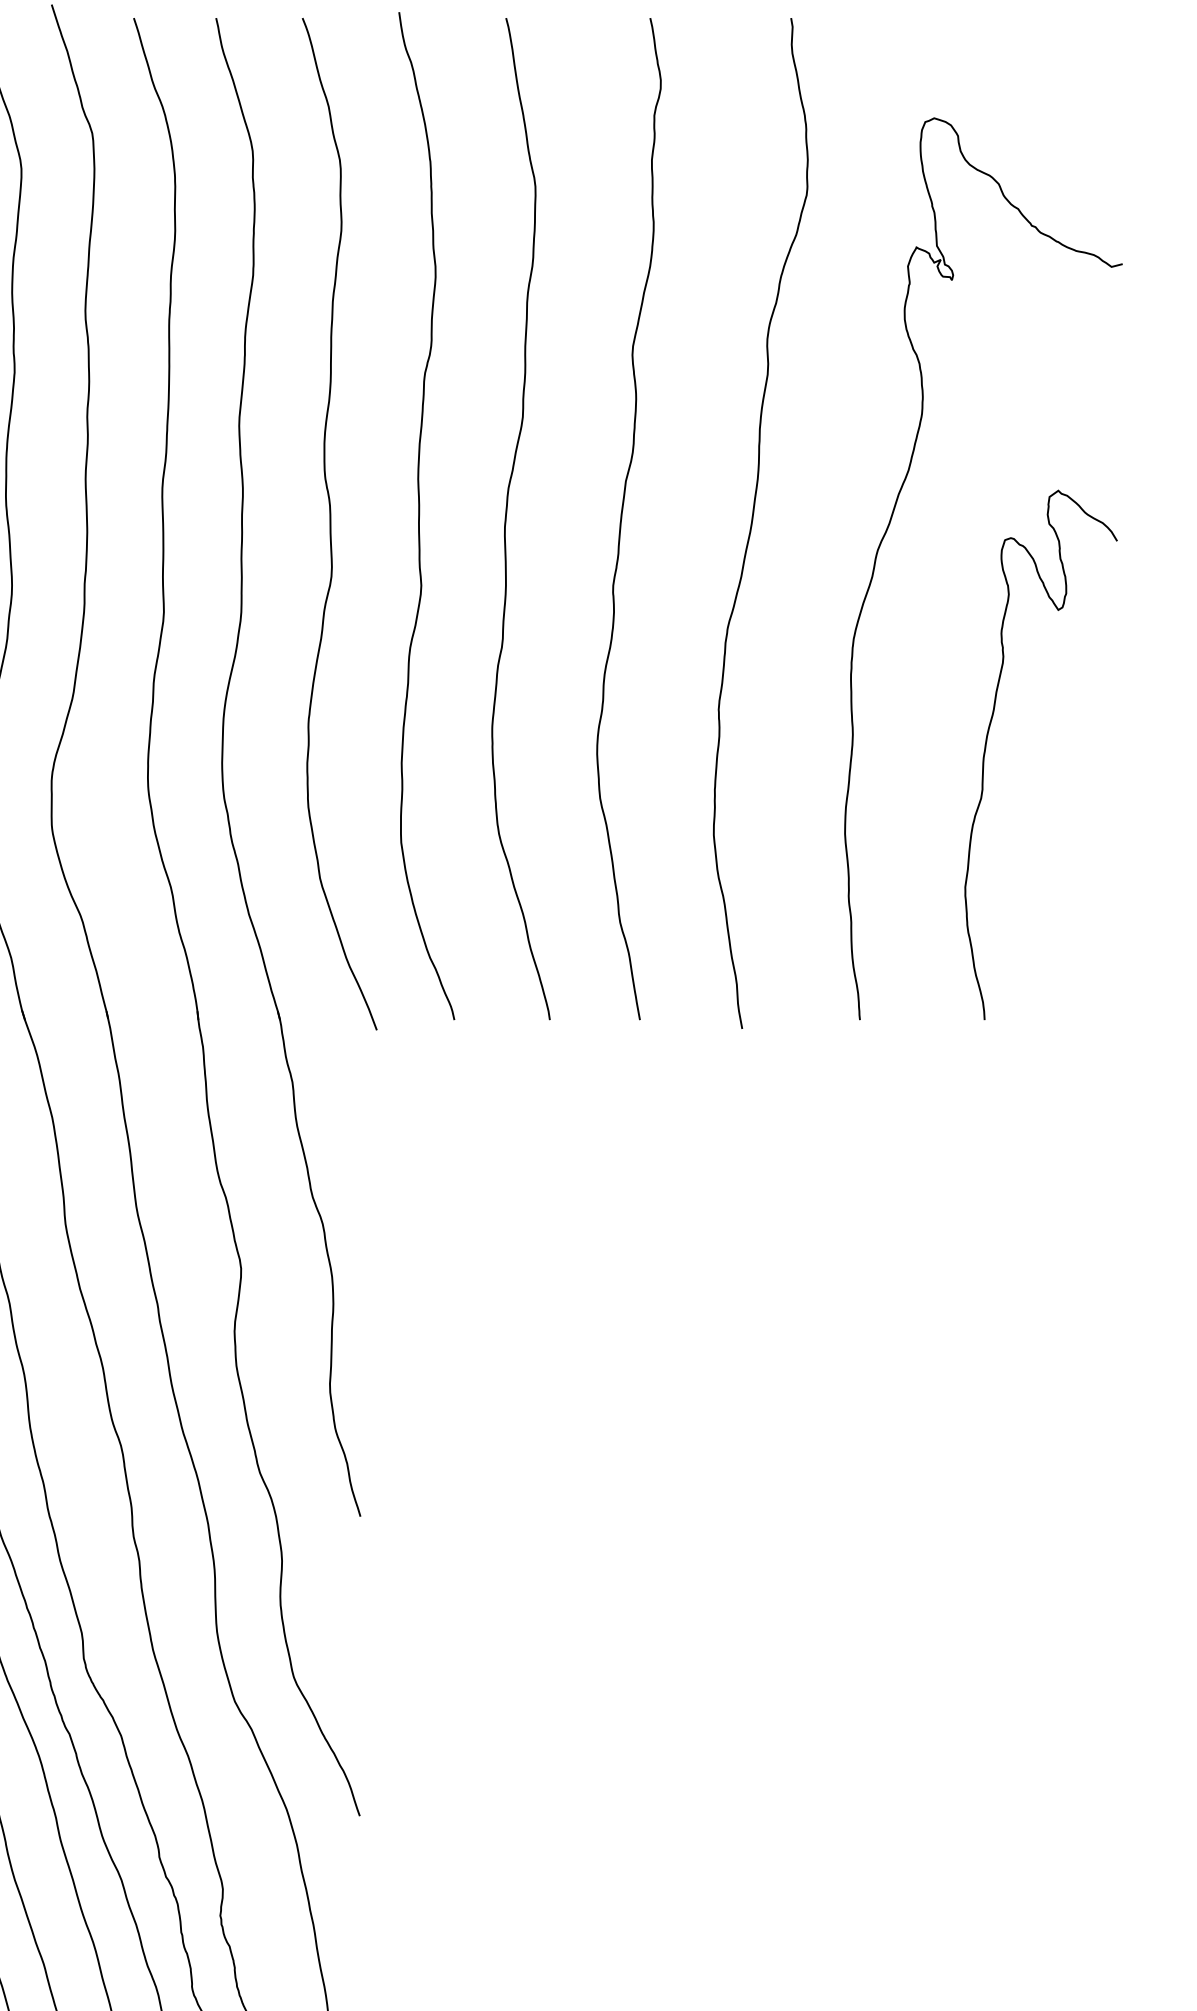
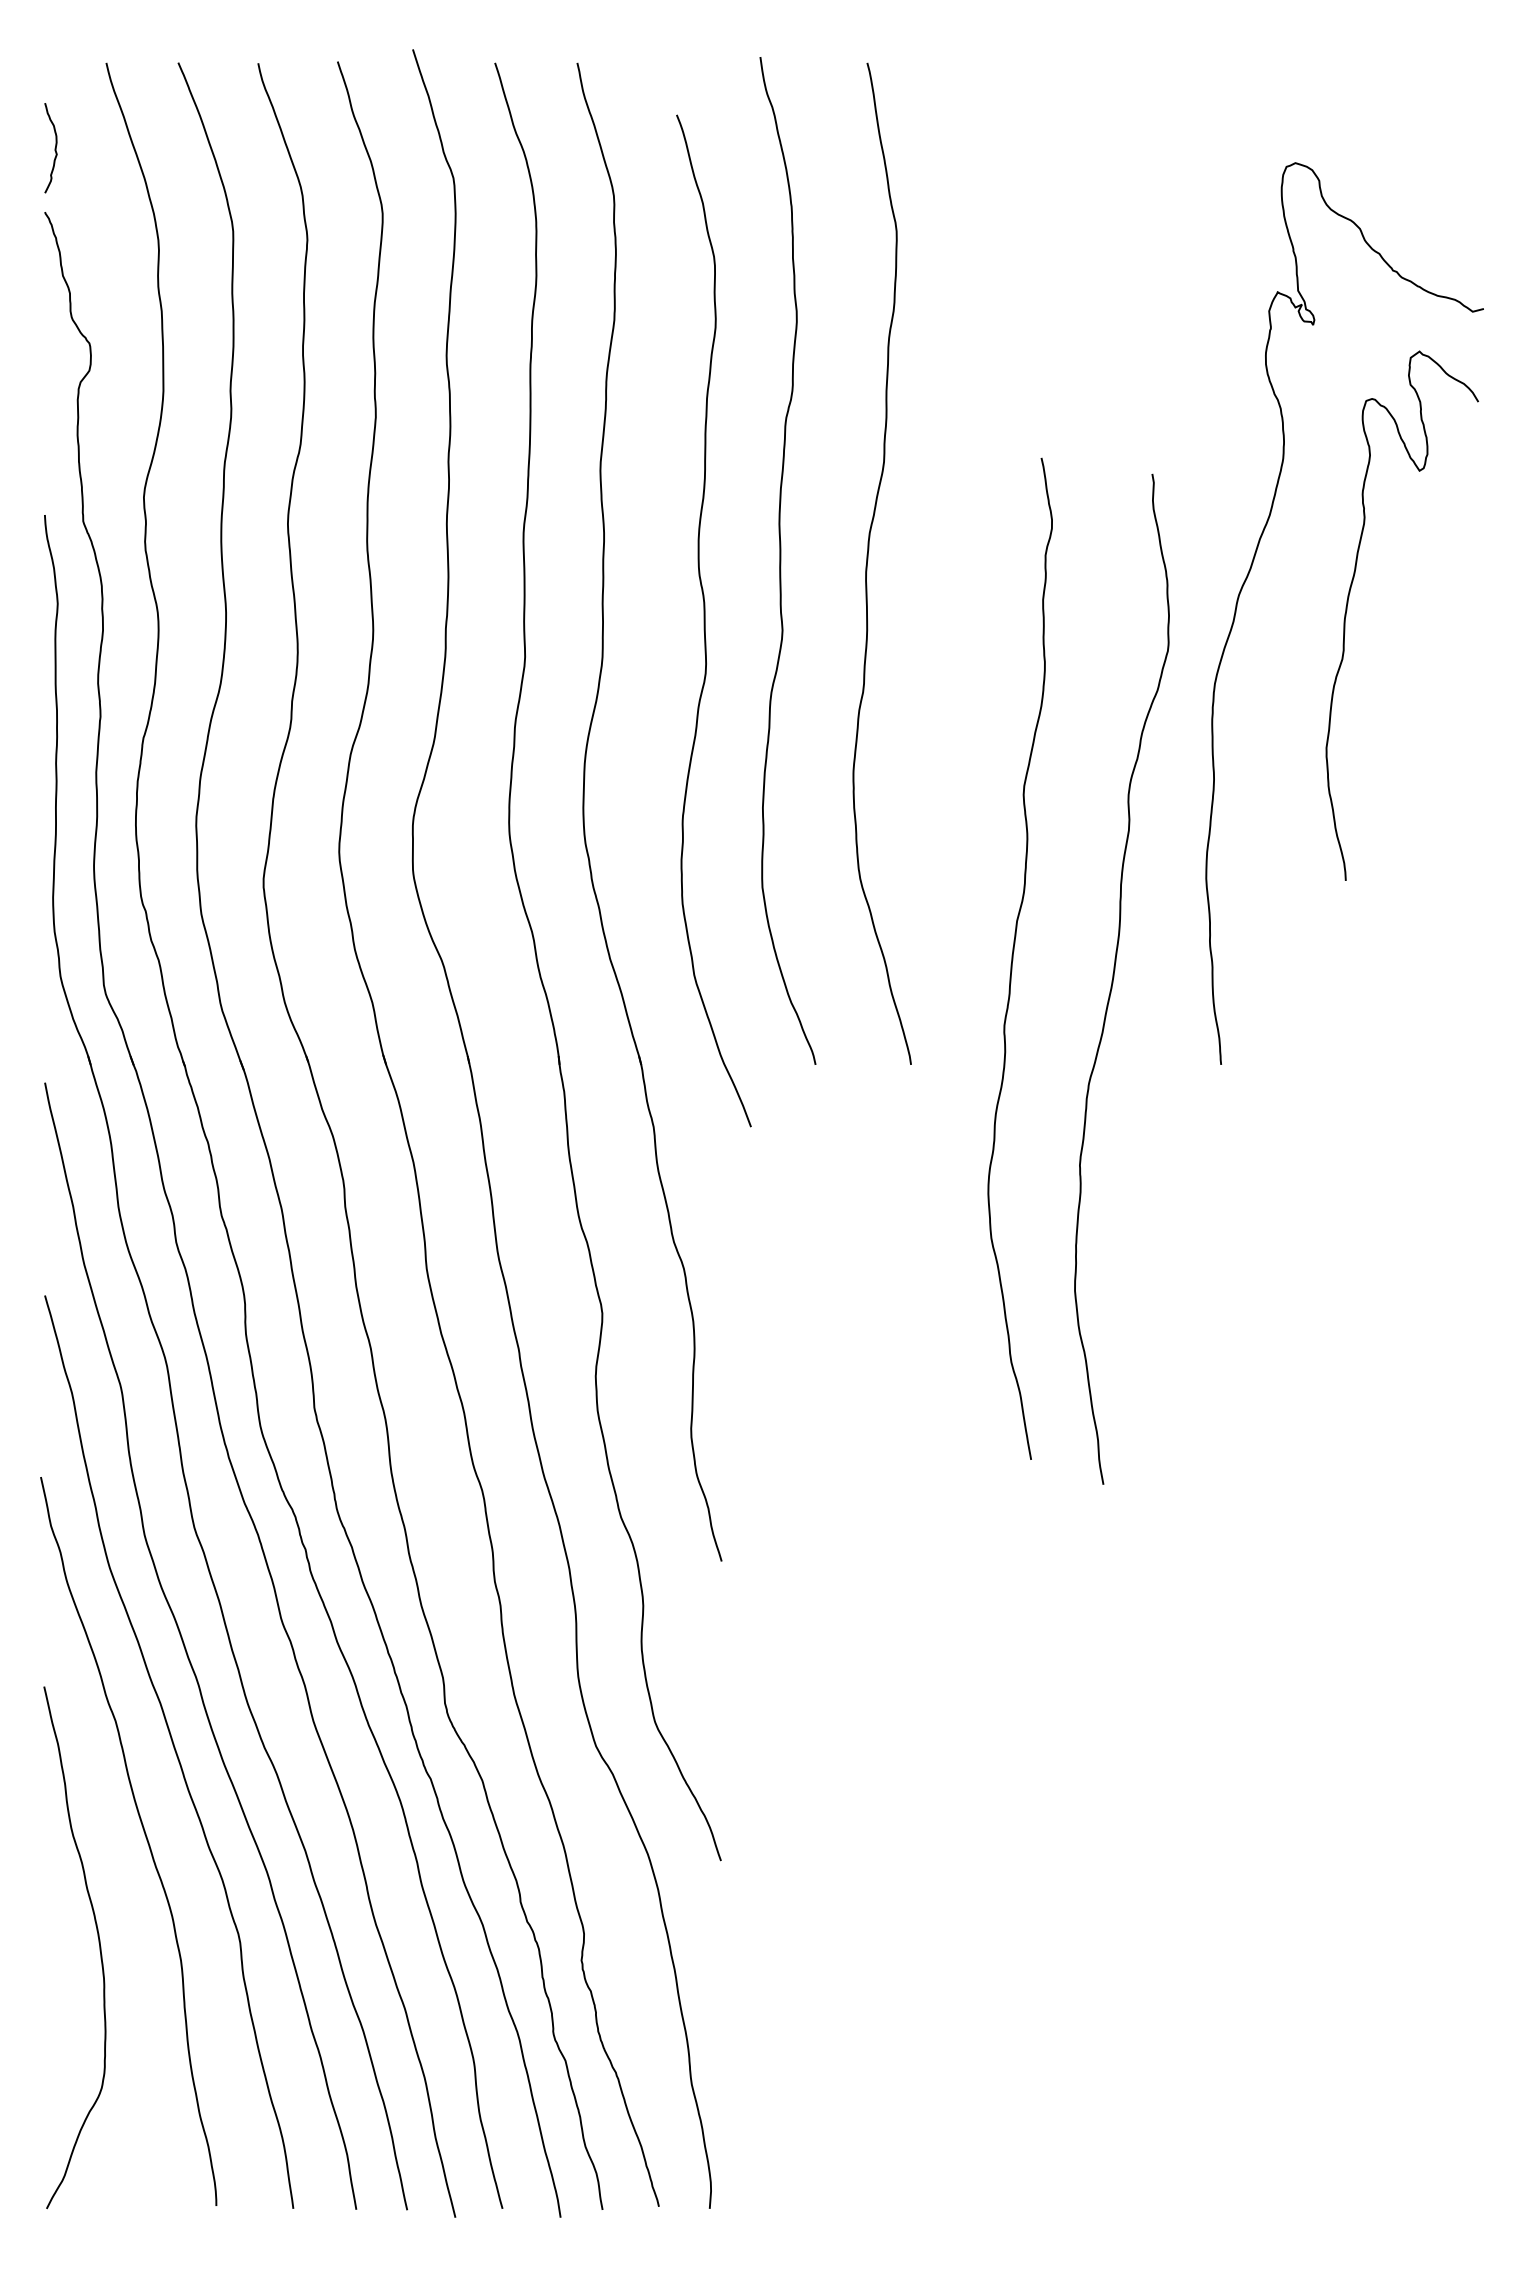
curve: (622, 518) -> (1013, 958), moved
curve: (753, 521) -> (1114, 977), moved
curve: (331, 523) -> (705, 620), moved
curve: (986, 749) -> (1347, 610), moved

